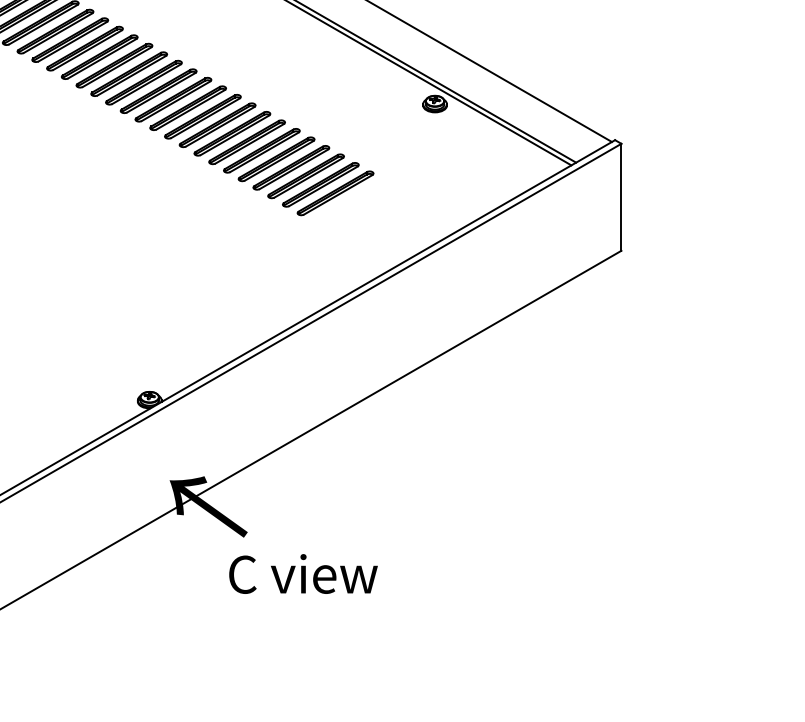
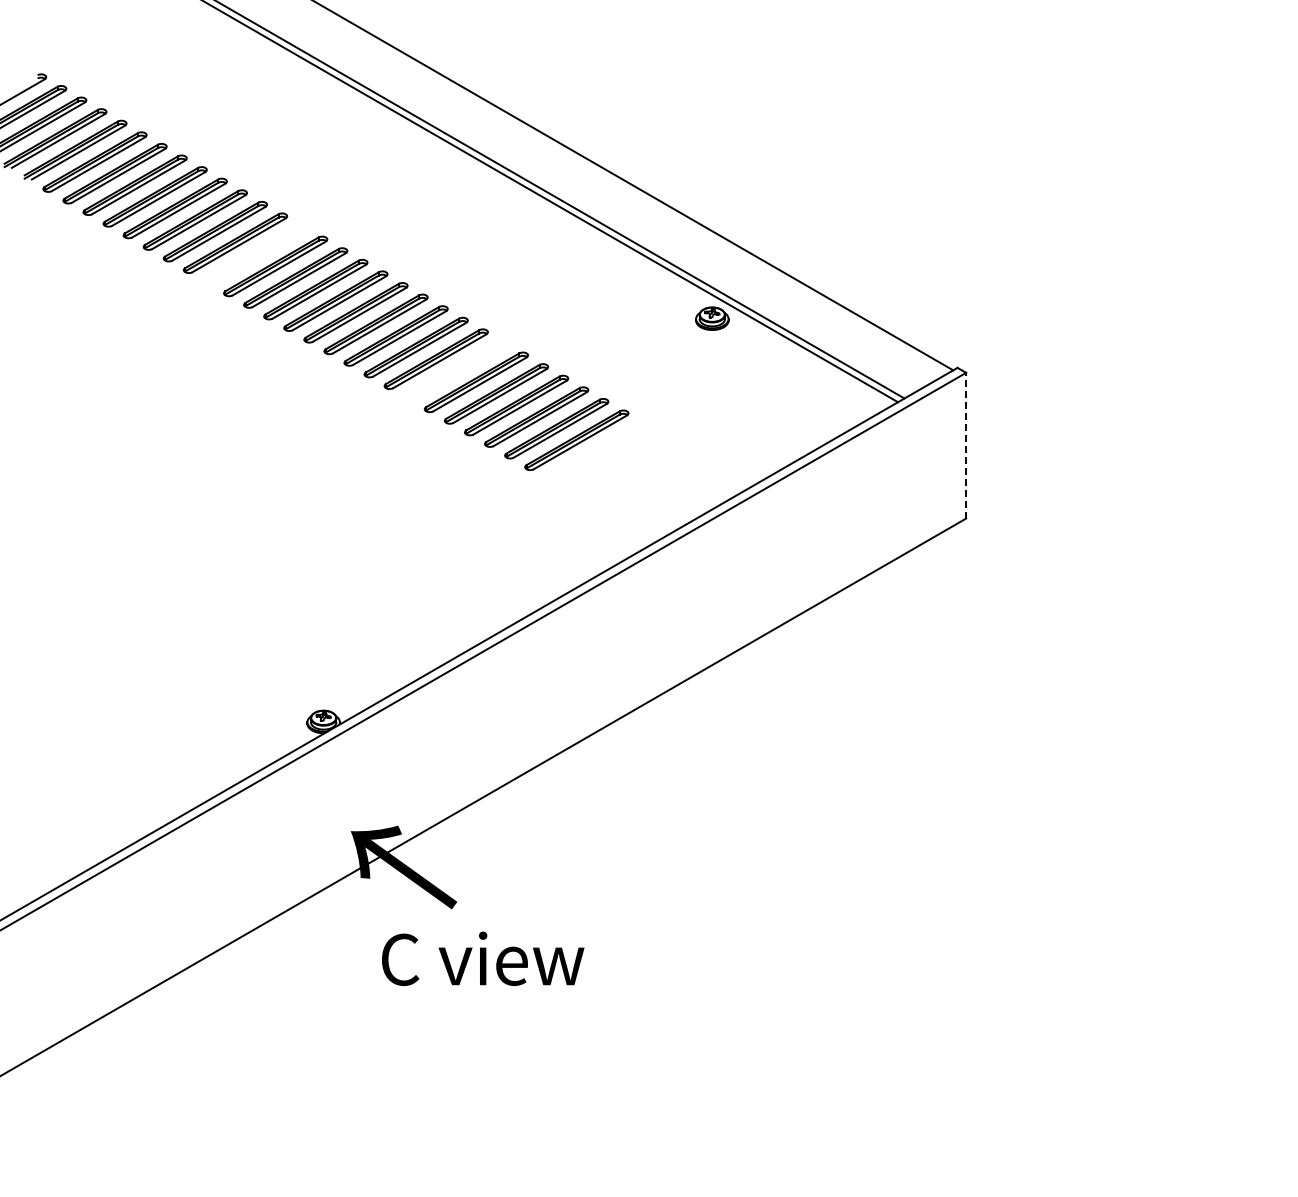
part: (99, 56) -> (255, 254), removed
part: (246, 142) -> (455, 370), removed
line: (621, 197) -> (966, 445), solid -> dashed
text: (303, 573) -> (483, 958), moved

